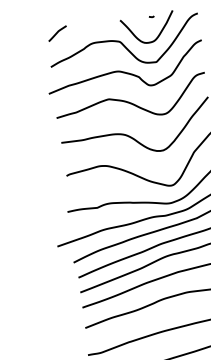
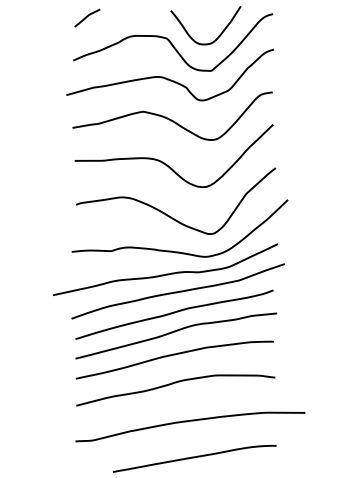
curve: (151, 17) -> (212, 11), removed

